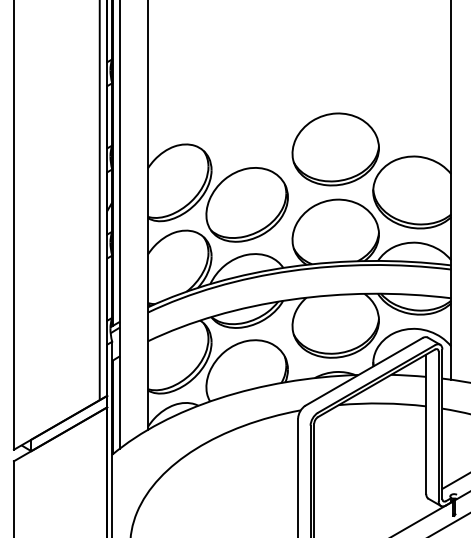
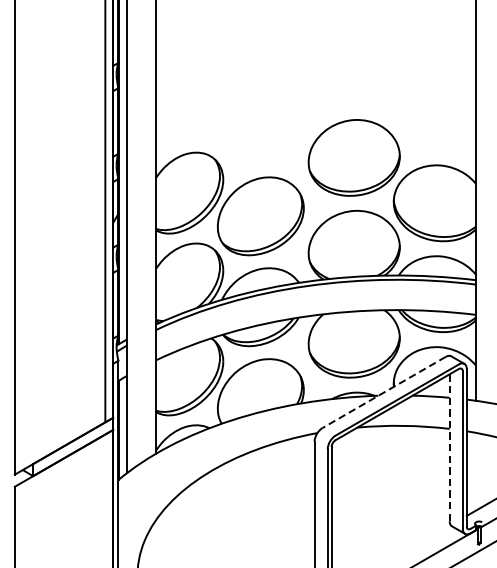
line: (363, 372) -> (383, 393), solid -> dashed
line: (426, 424) -> (449, 448), solid -> dashed

